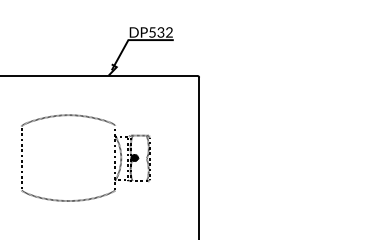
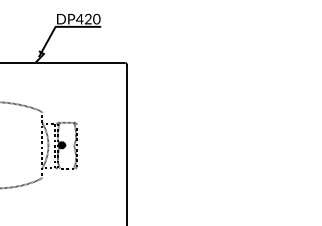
text: (160, 32) -> (87, 19), DP532 -> DP420

